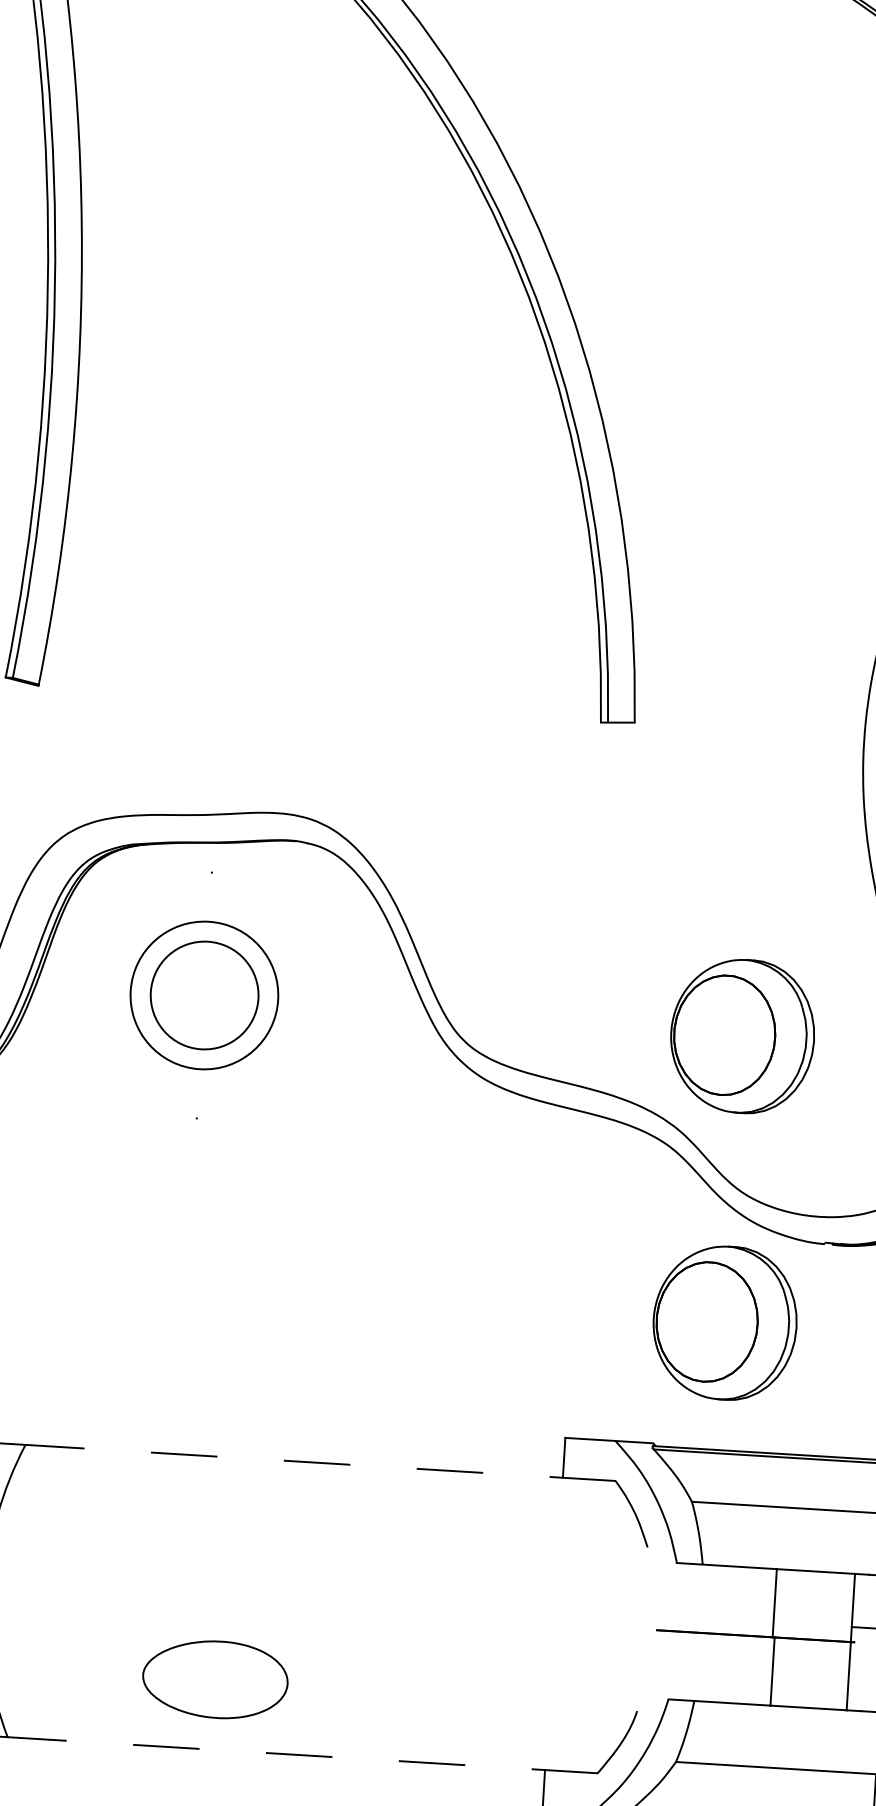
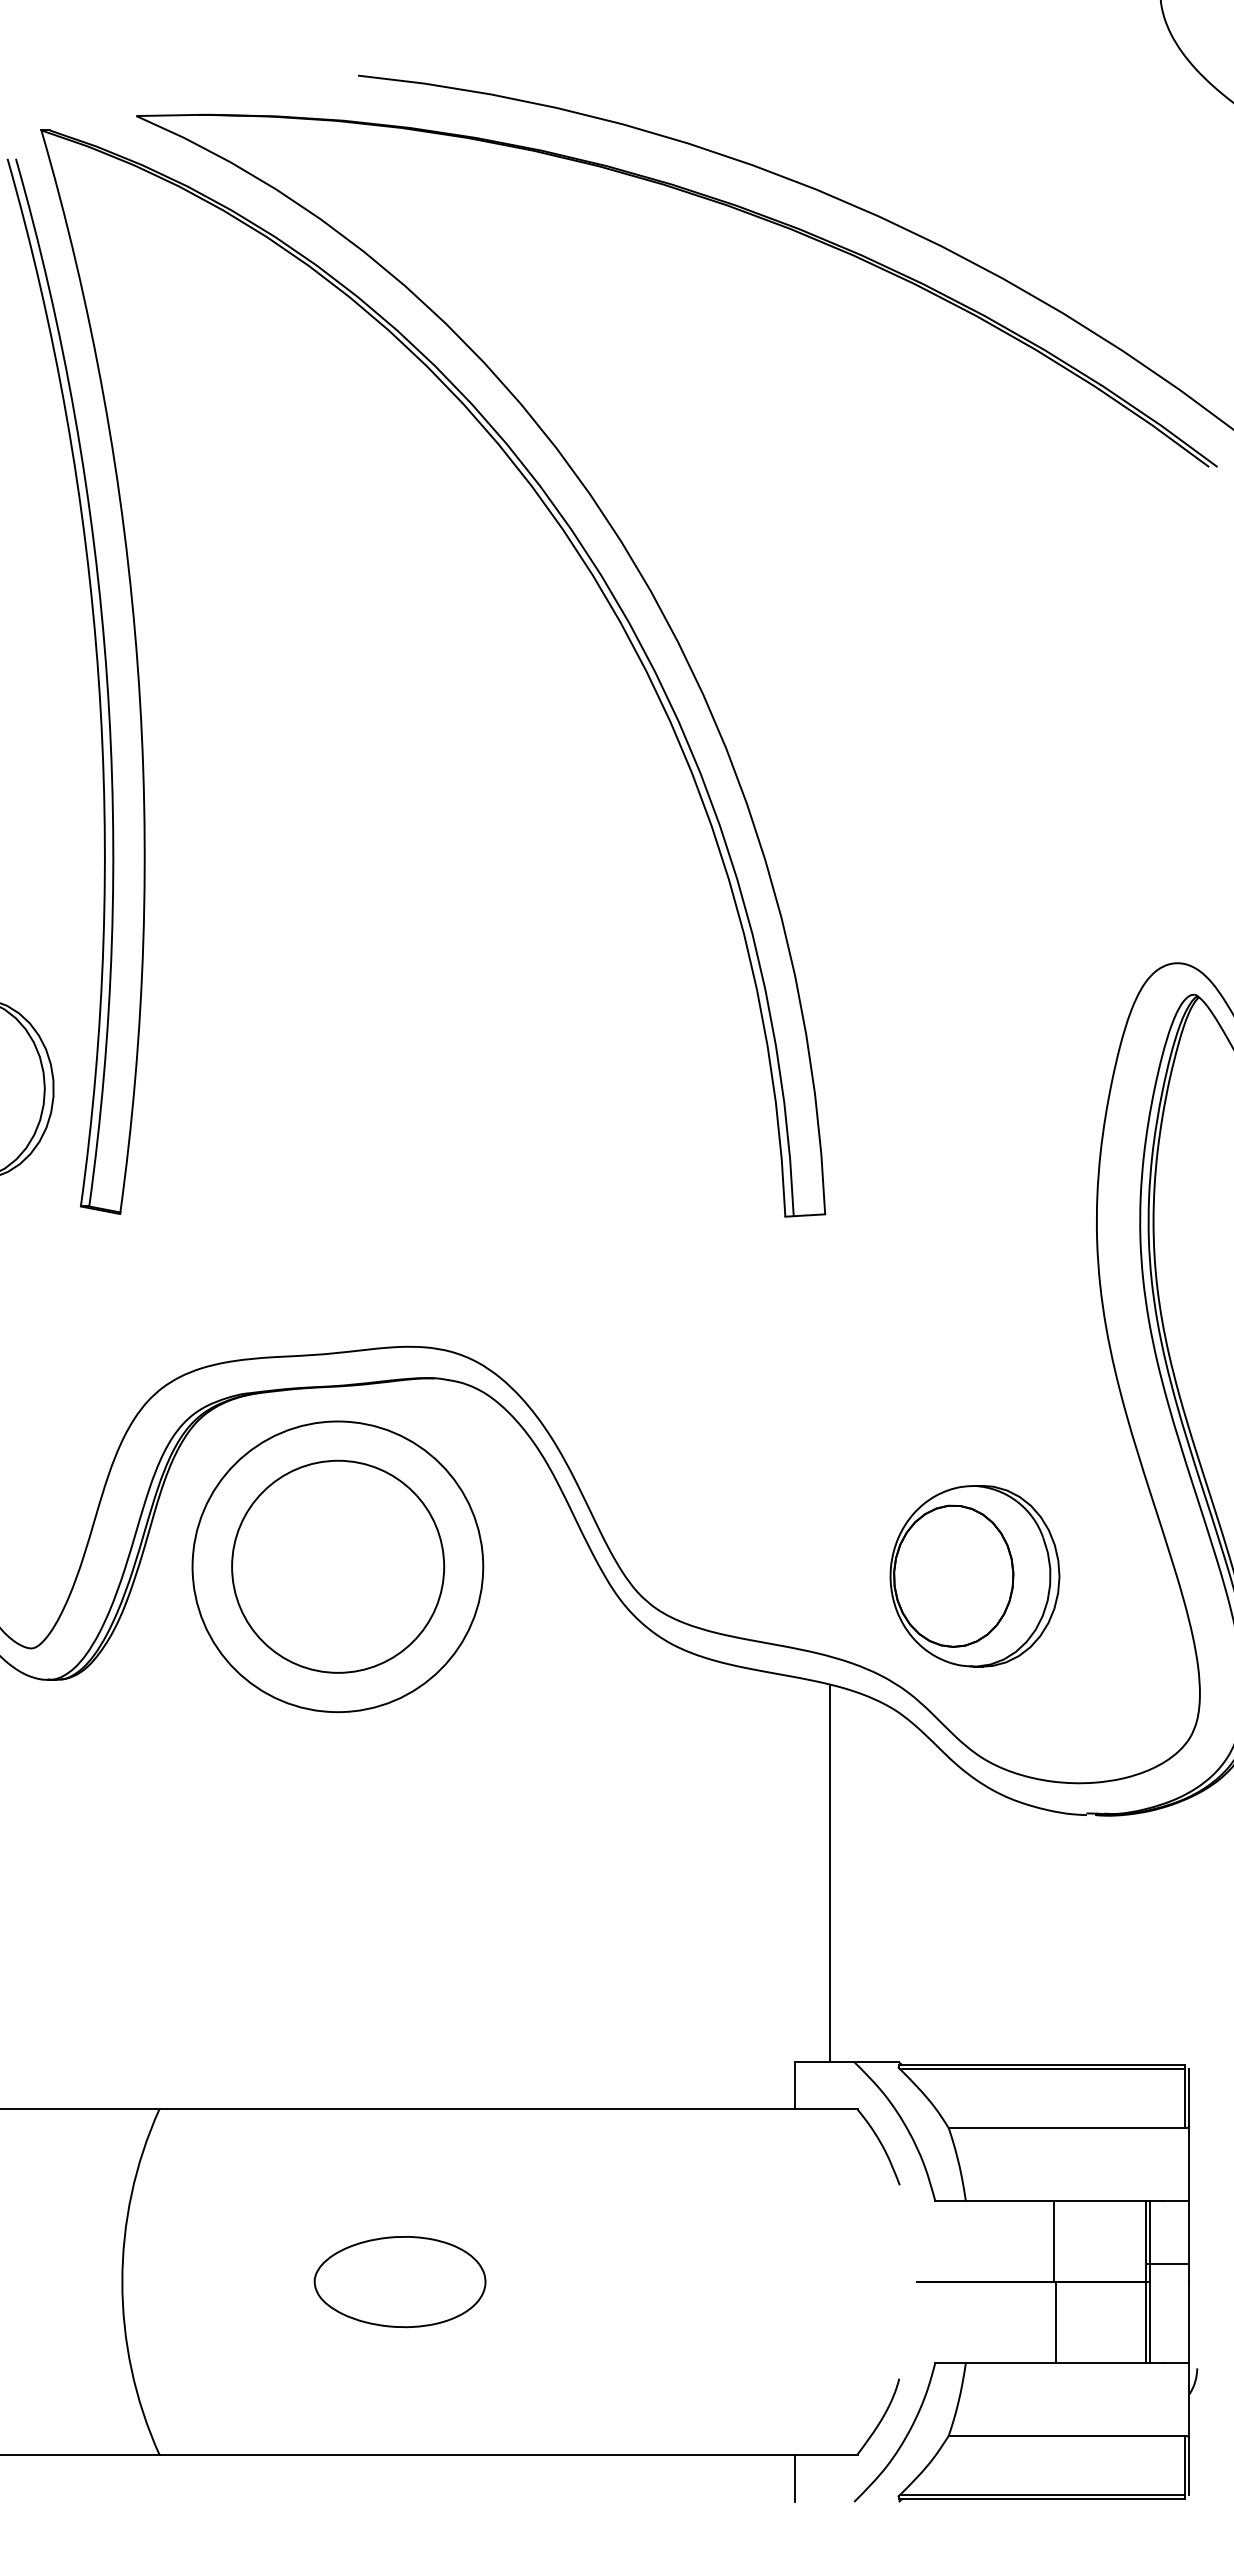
circle: (204, 995) -> (337, 1566), size x1.67
circle: (204, 995) -> (338, 1566), size x1.67
line: (605, 1280) -> (830, 1873), added
part: (724, 1323) -> (974, 1915), removed
line: (320, 1463) -> (508, 2109), dashed -> solid
line: (854, 1641) -> (1150, 2281), added
part: (214, 1679) -> (399, 2282), moved
line: (302, 1754) -> (508, 2454), dashed -> solid

